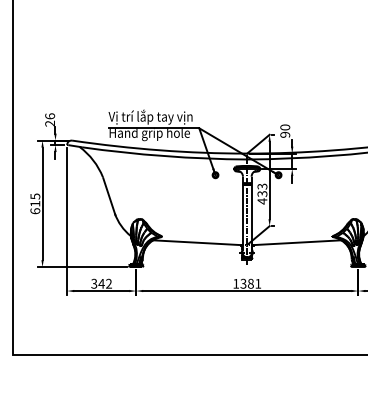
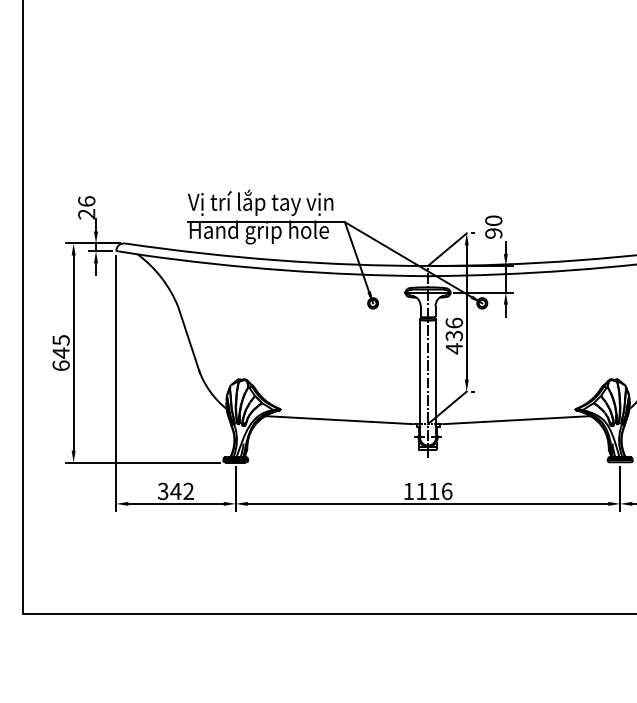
text: (262, 186) -> (454, 322), 433 -> 436
text: (35, 203) -> (61, 352), 615 -> 645
text: (250, 283) -> (433, 490), 1381 -> 1116

